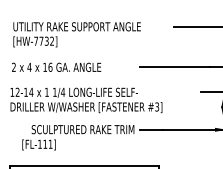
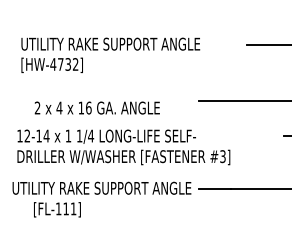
text: (36, 40) -> (53, 63), [HW-7732] -> [HW-4732]
text: (56, 66) -> (97, 106), moved
text: (70, 129) -> (101, 188), SCULPTURED RAKE TRIM -> UTILITY RAKE SUPPORT ANGLE

